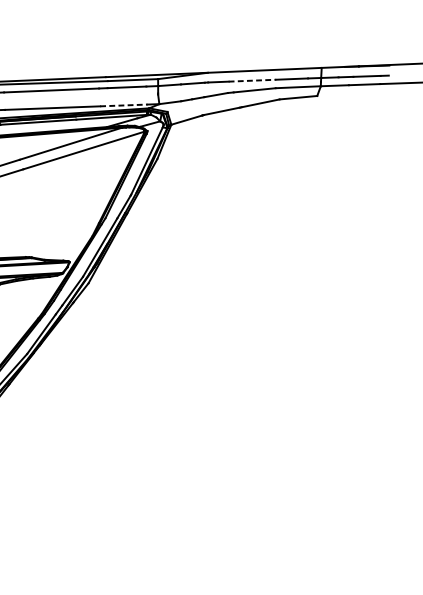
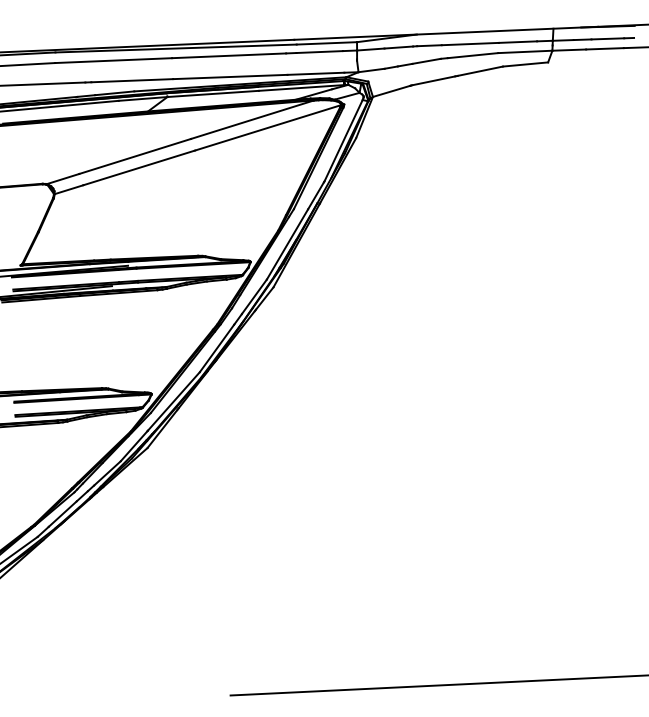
line: (252, 81) -> (470, 44), dashed -> solid
line: (124, 105) -> (316, 73), dashed -> solid

